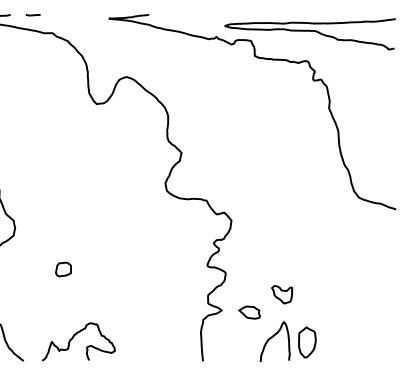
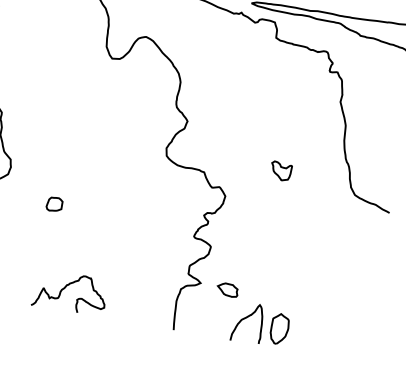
part: (63, 269) -> (54, 204), moved
part: (282, 294) -> (281, 171), moved
curve: (73, 338) -> (65, 288), moved

